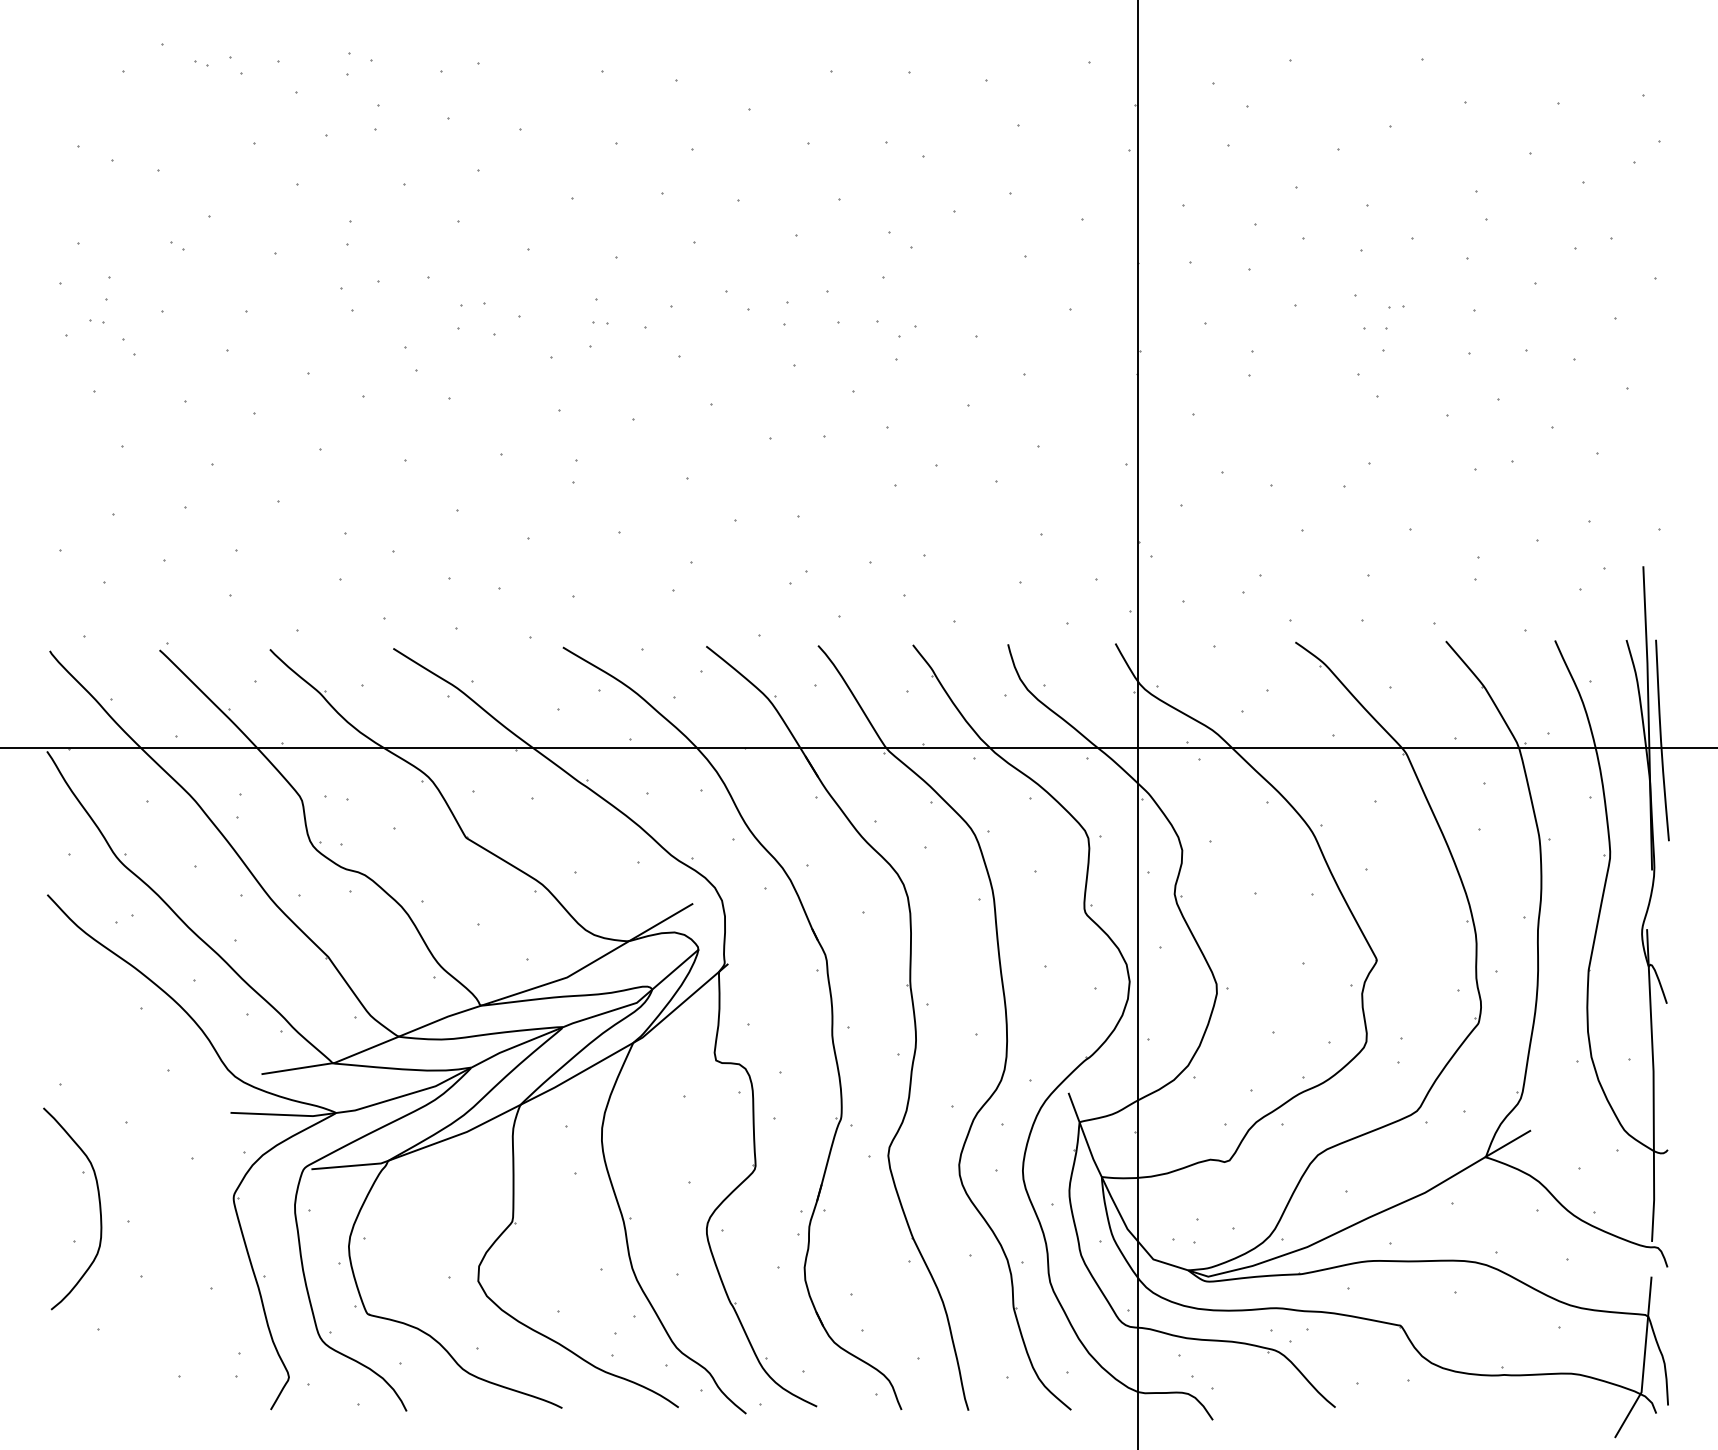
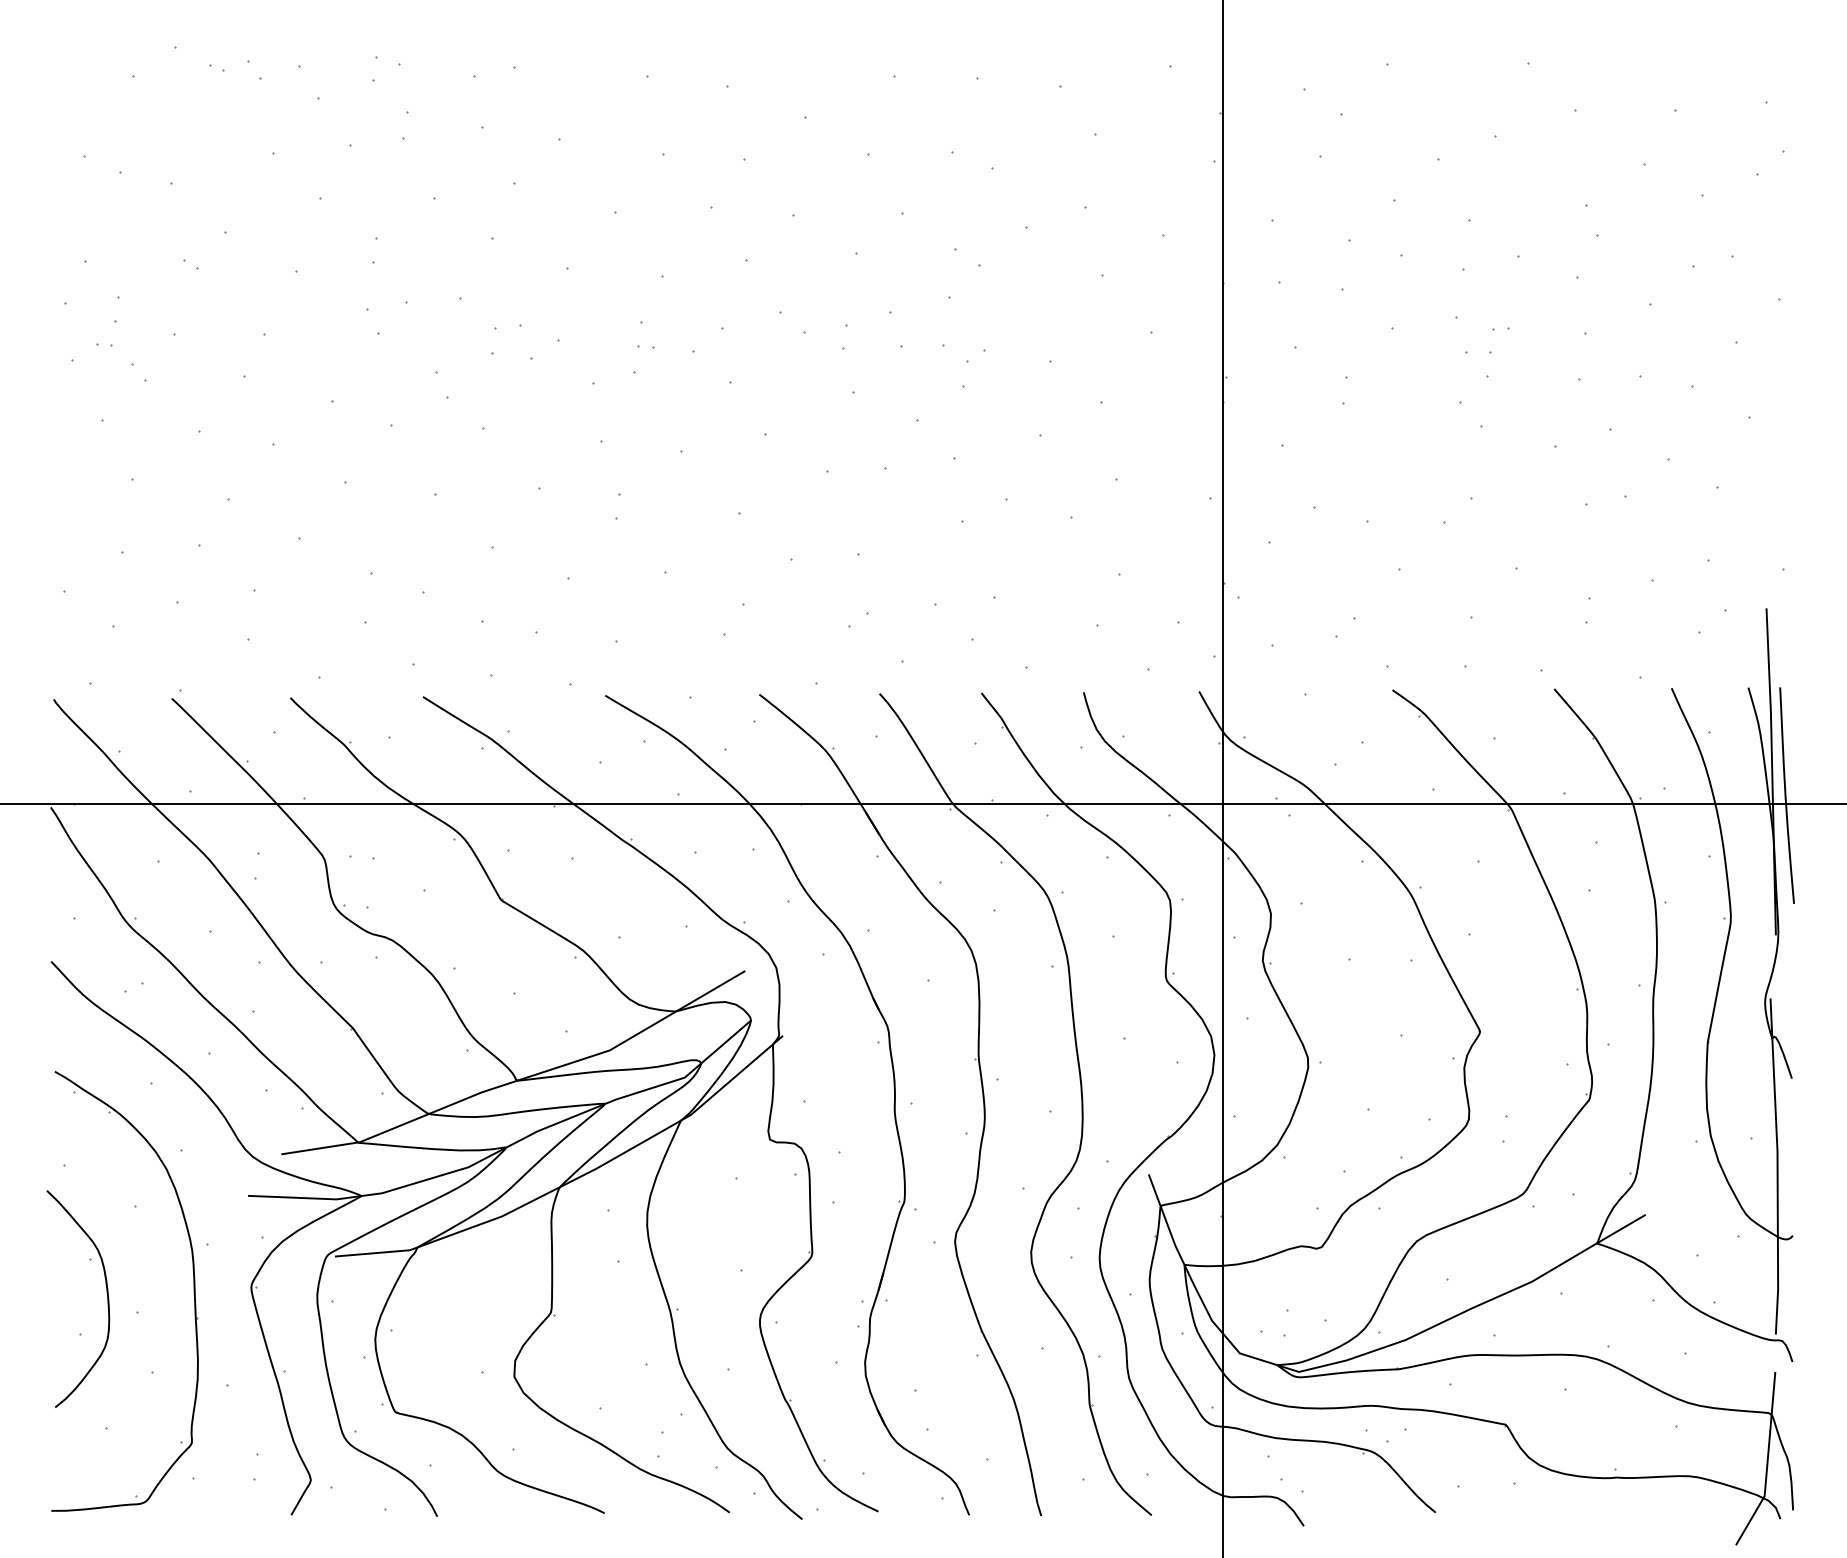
part: (179, 1201) -> (193, 1291), added

